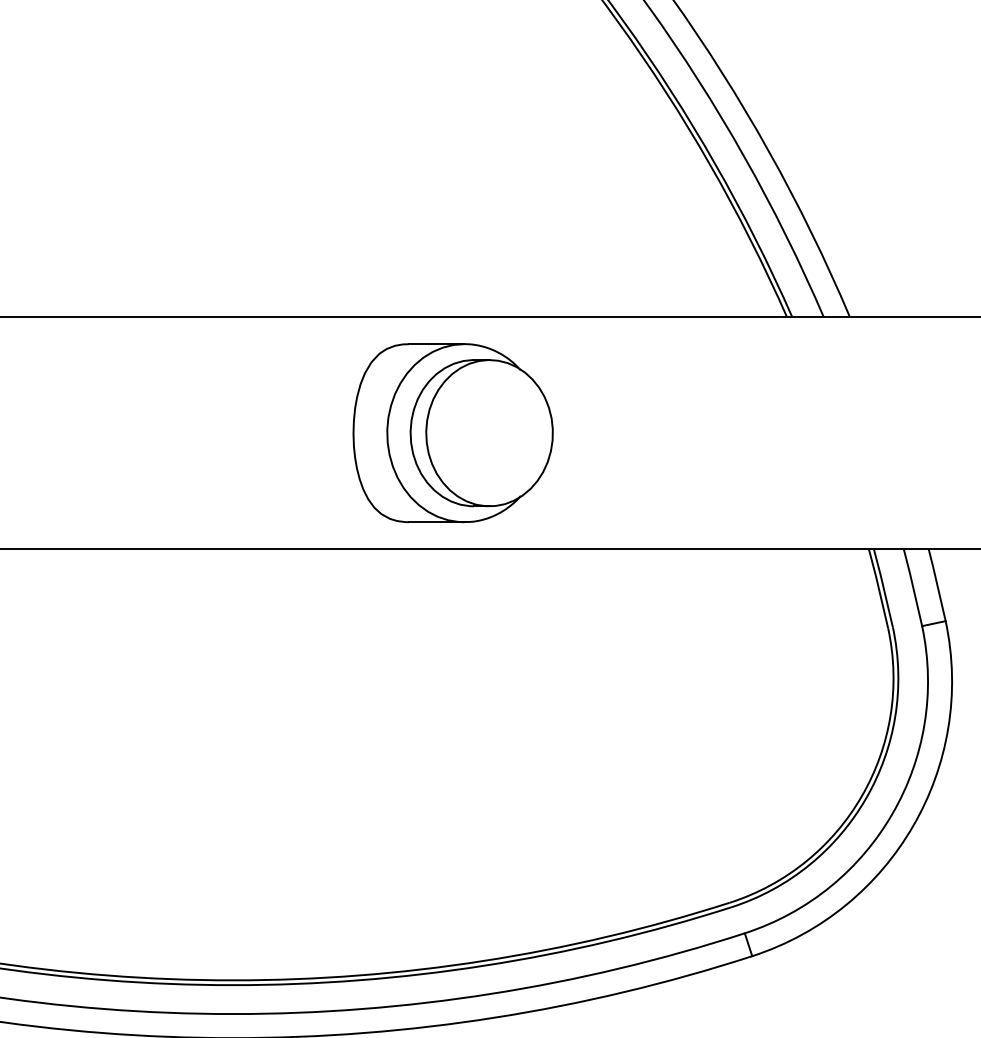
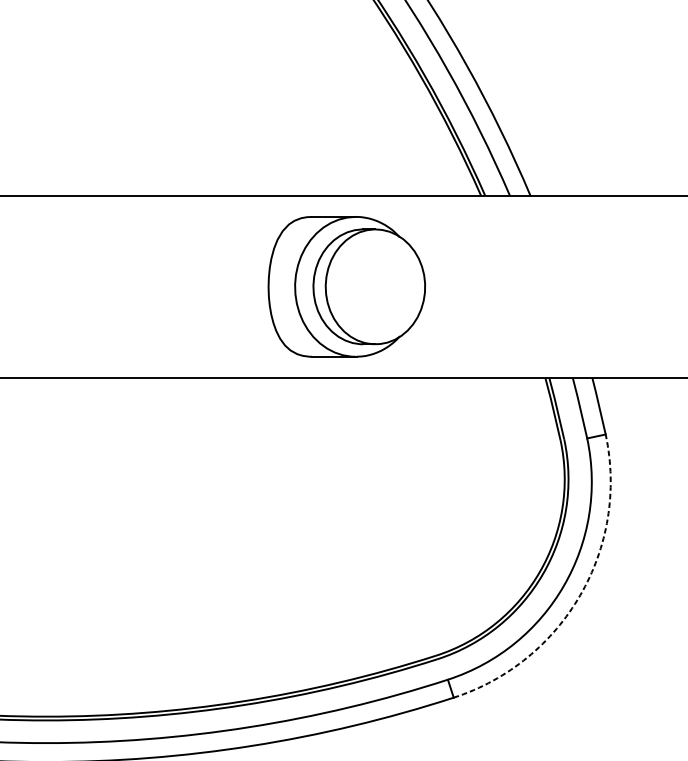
part: (452, 433) -> (346, 287), moved
arc: (913, 825) -> (580, 595), solid -> dashed

